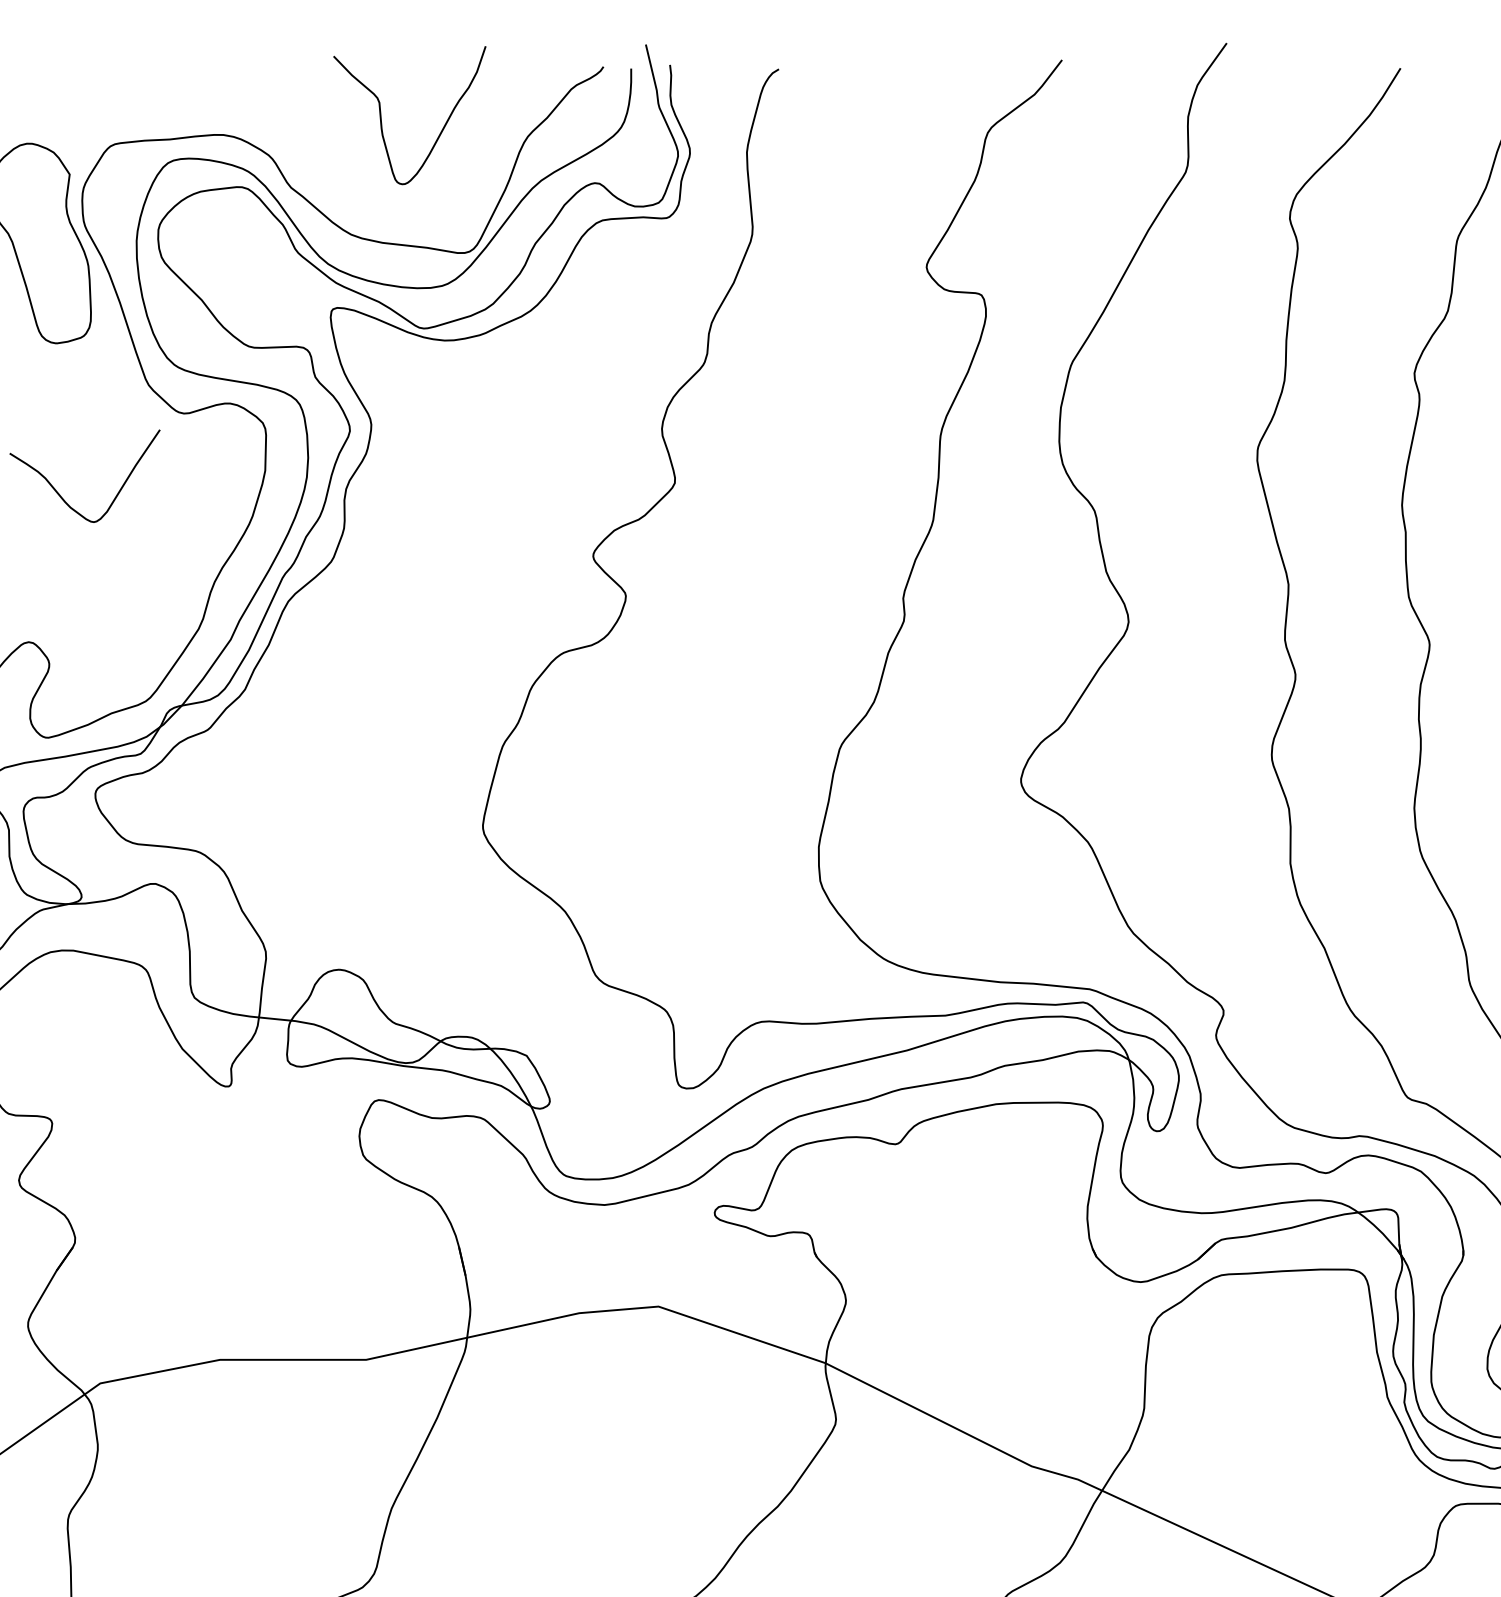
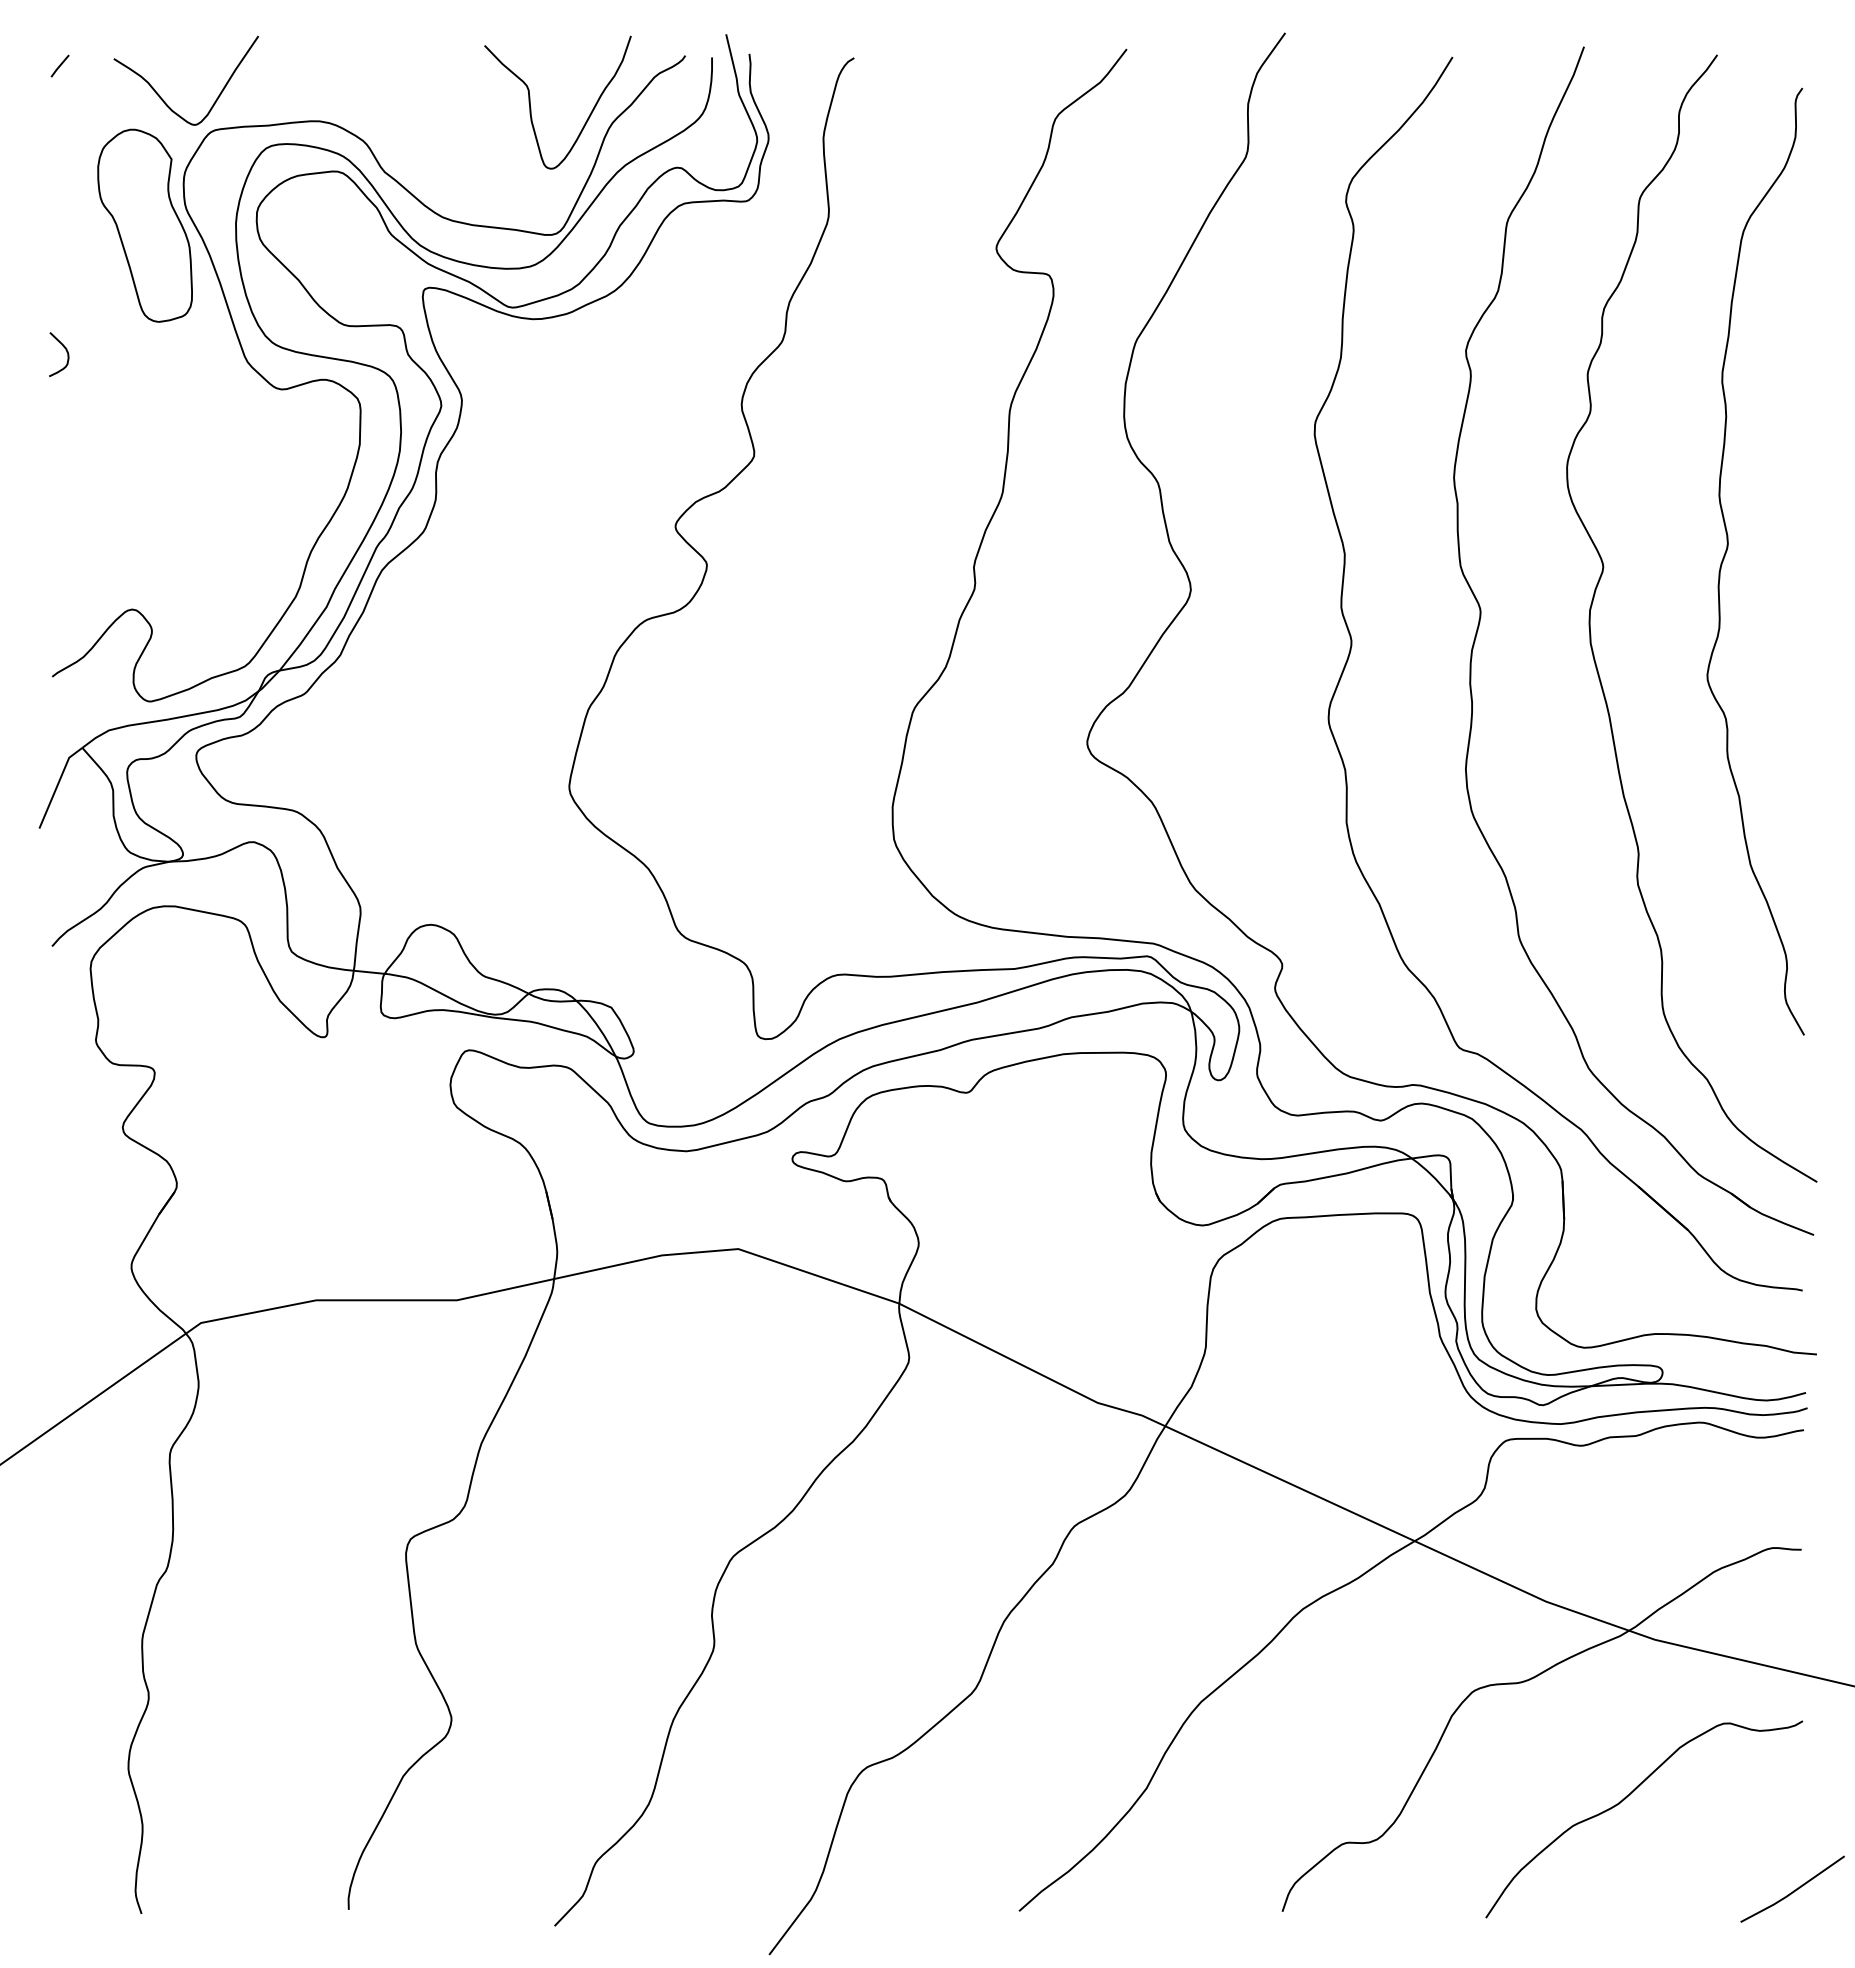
curve: (382, 120) -> (531, 107), moved
curve: (62, 496) -> (164, 100), moved

